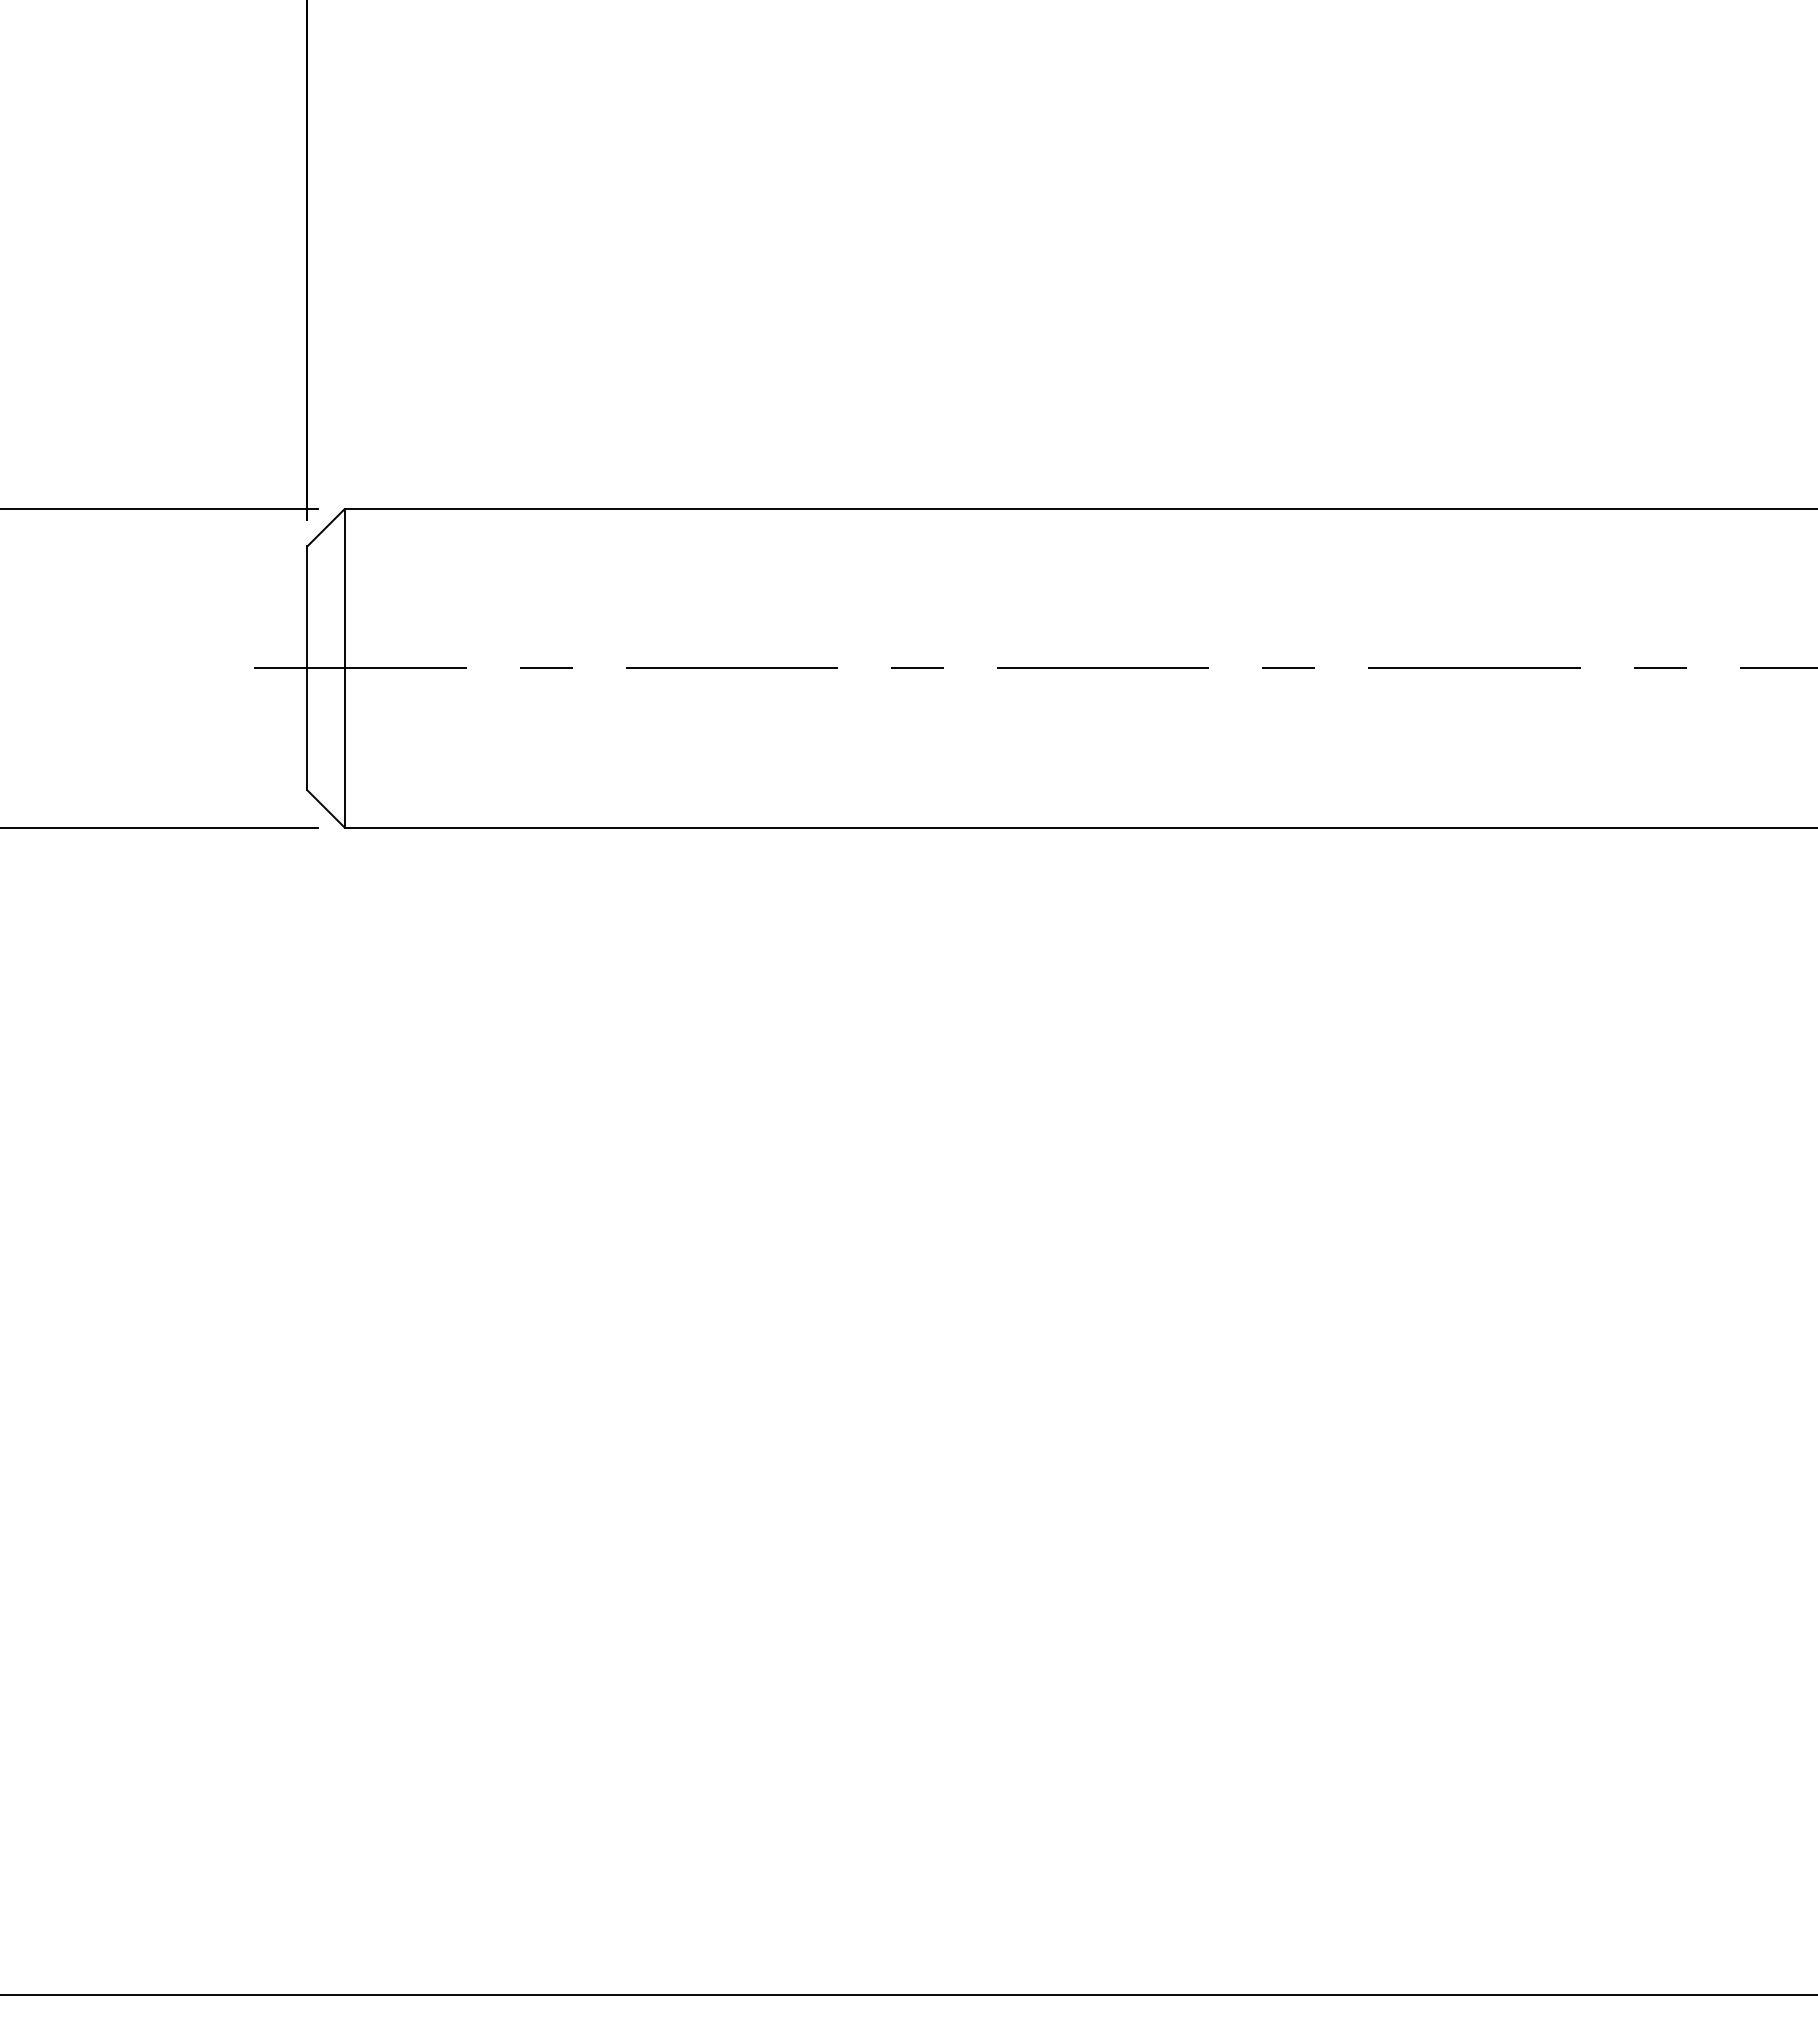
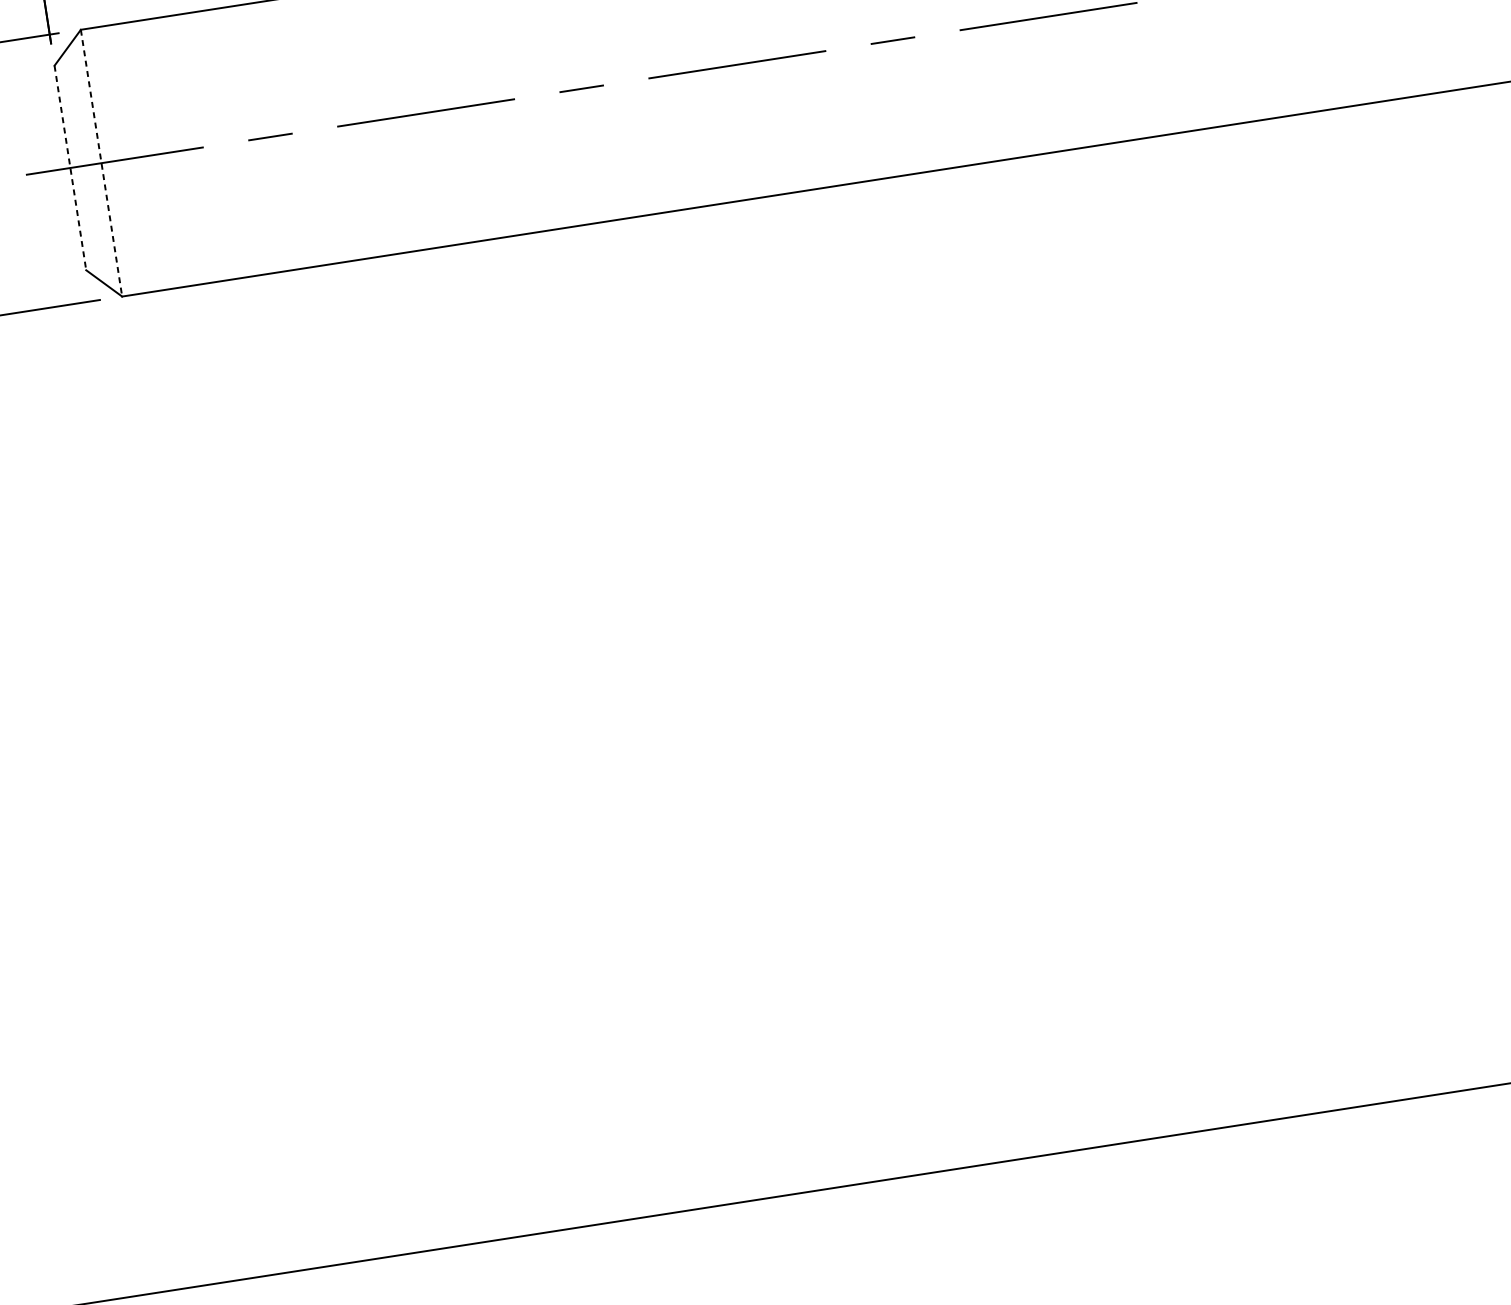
line: (307, 668) -> (70, 168), solid -> dashed
line: (344, 668) -> (101, 163), solid -> dashed

